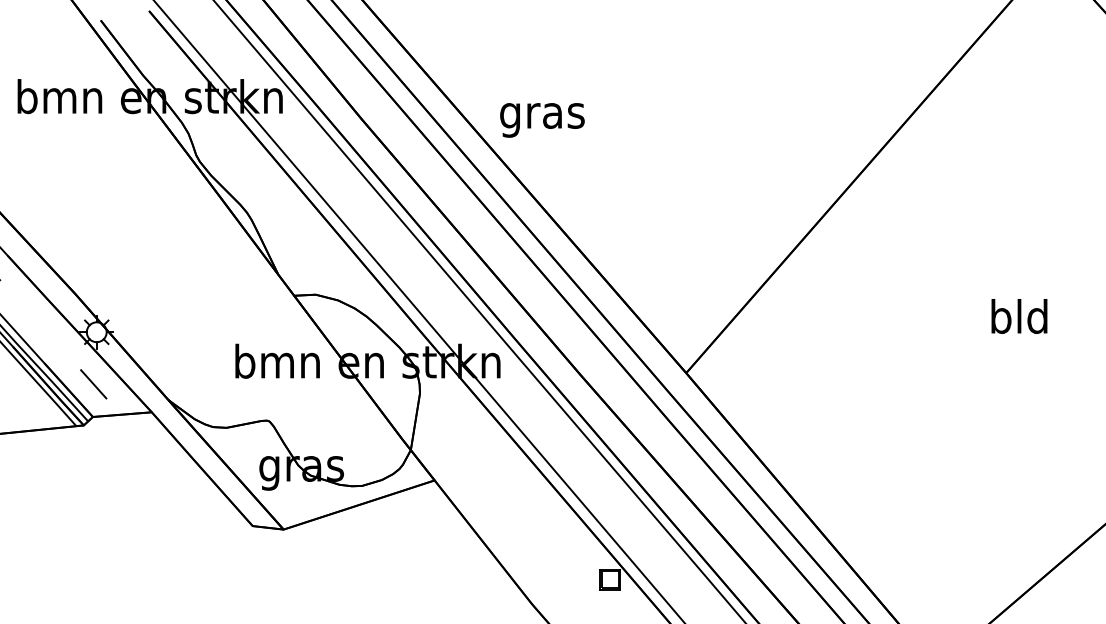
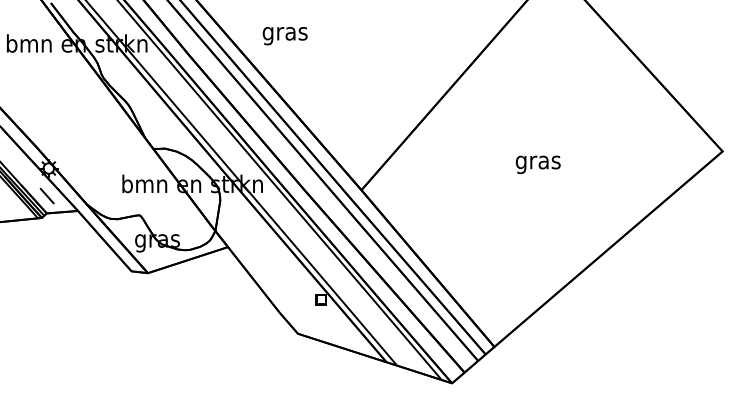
text: (541, 121) -> (284, 36), moved
text: (1018, 320) -> (537, 162), bld -> gras

